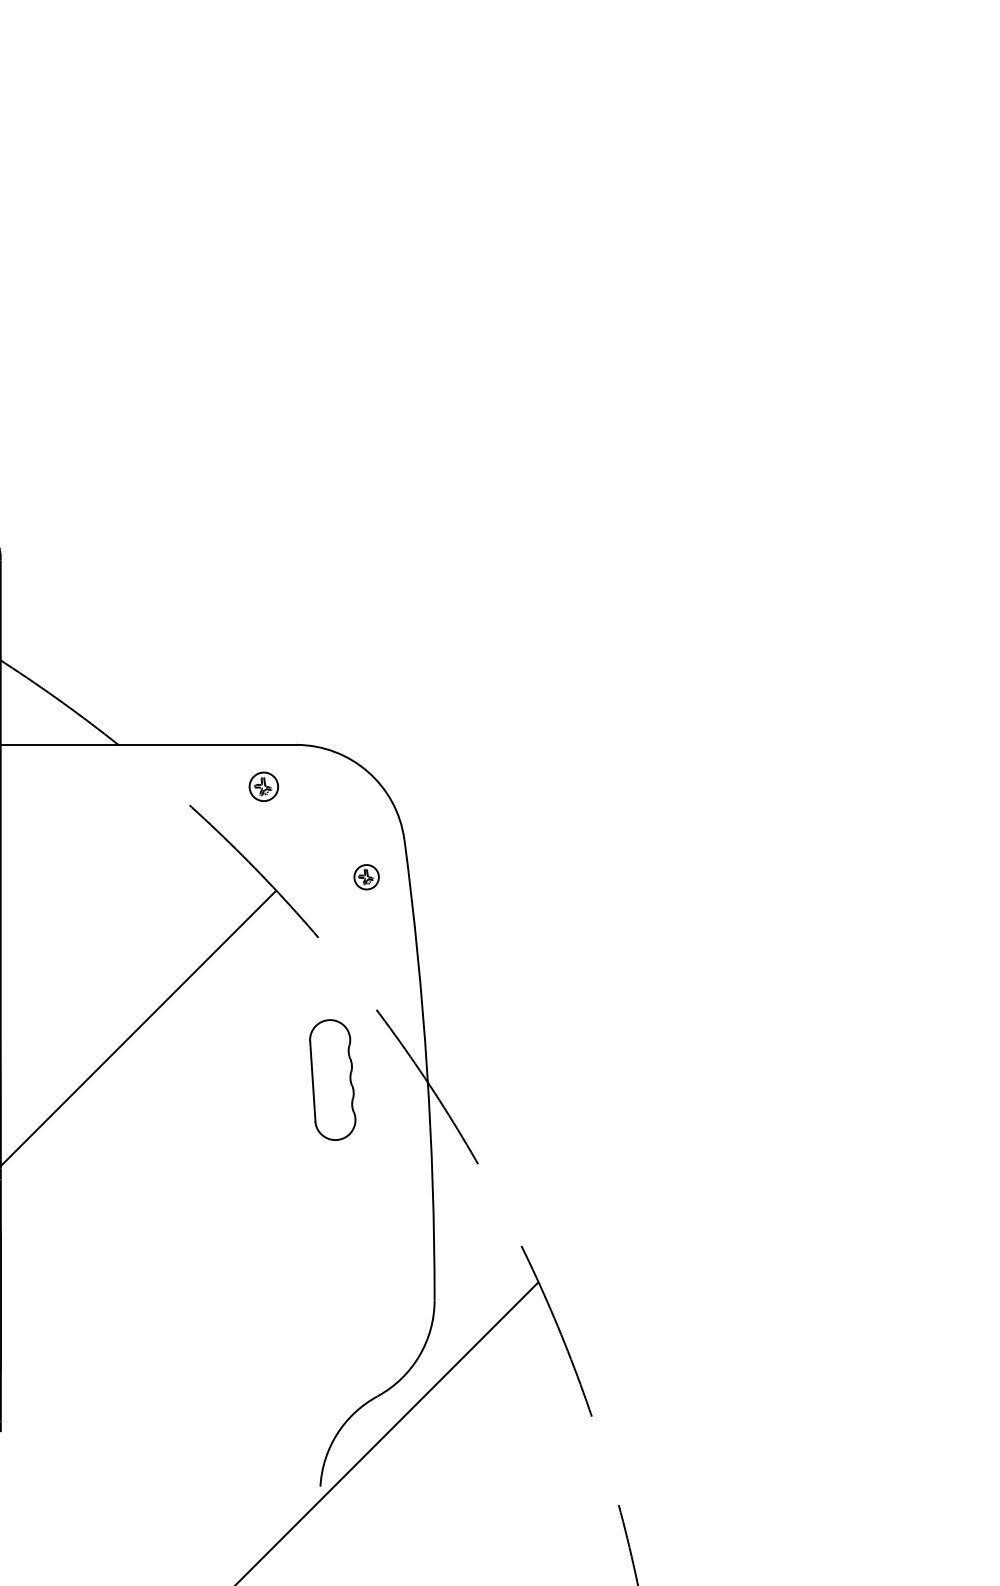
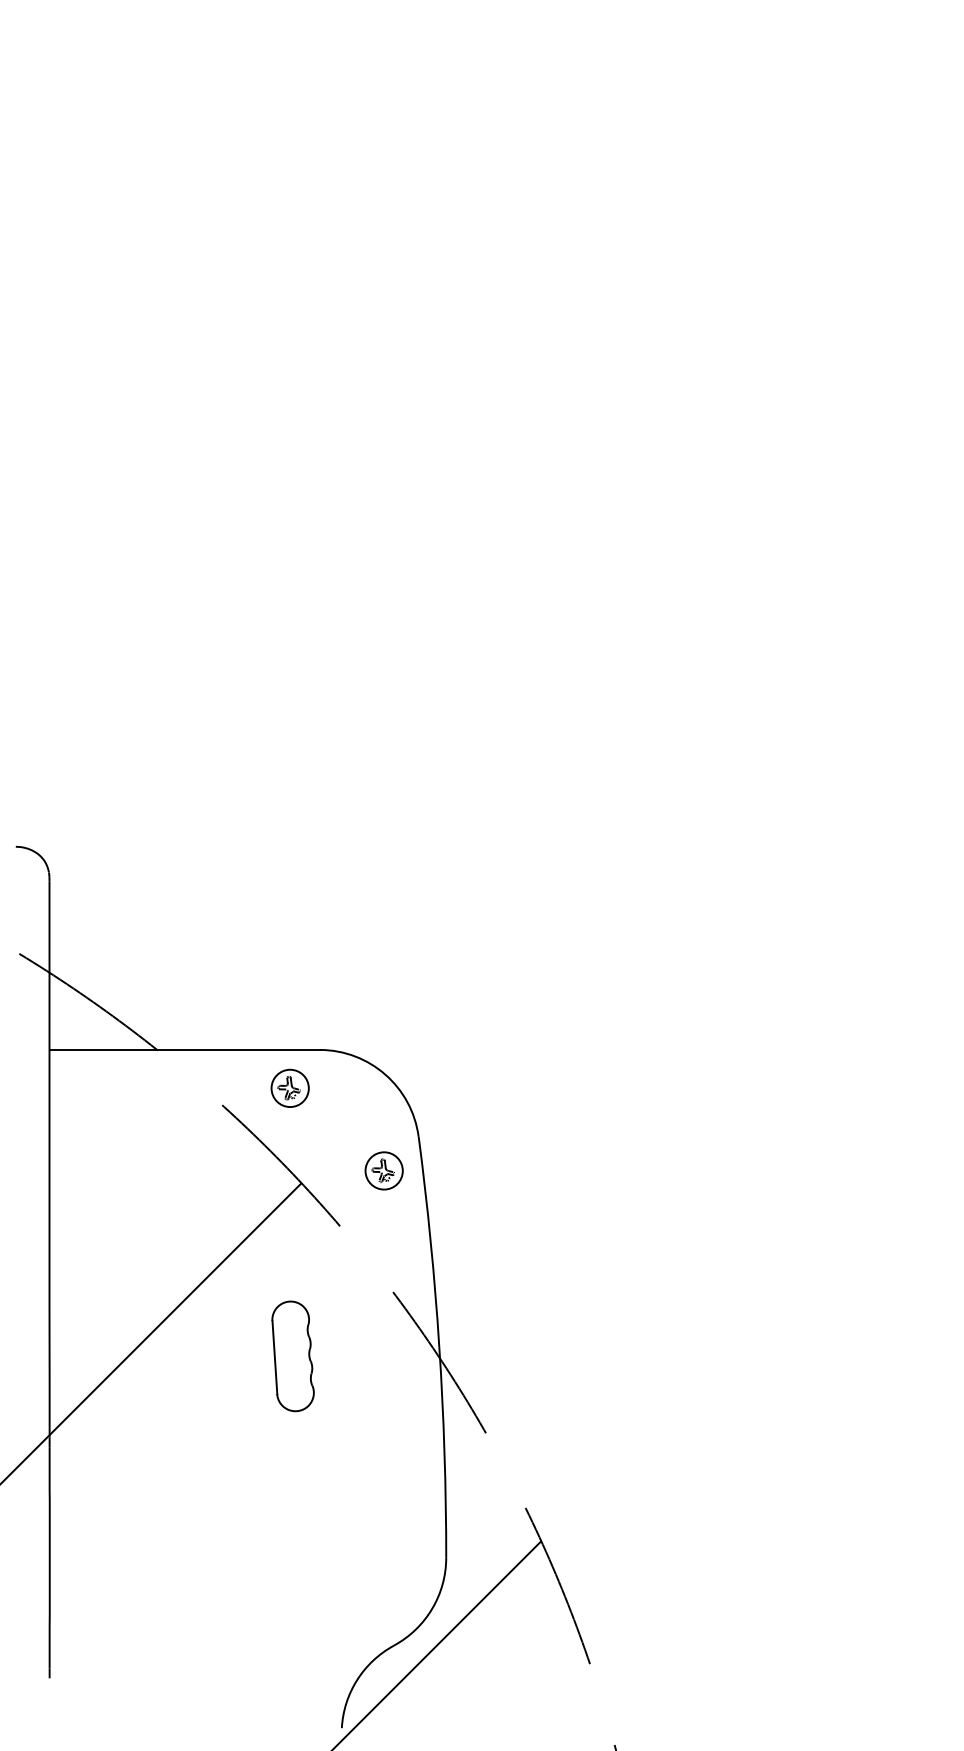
part: (263, 785) -> (289, 1087), size x1.43
part: (365, 876) -> (383, 1170), size x1.67
part: (332, 1080) -> (292, 1356), moved

